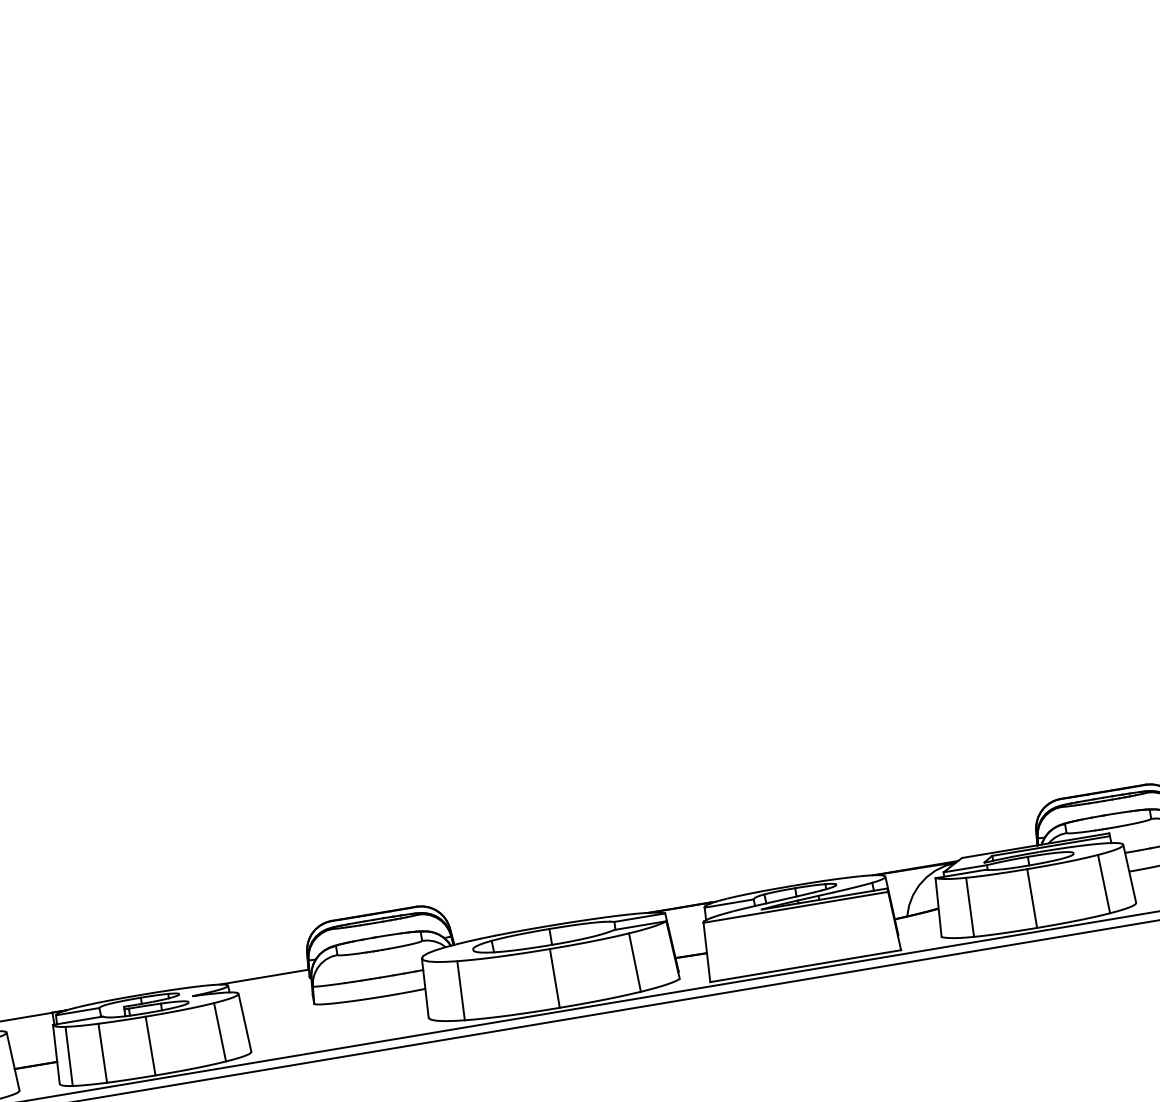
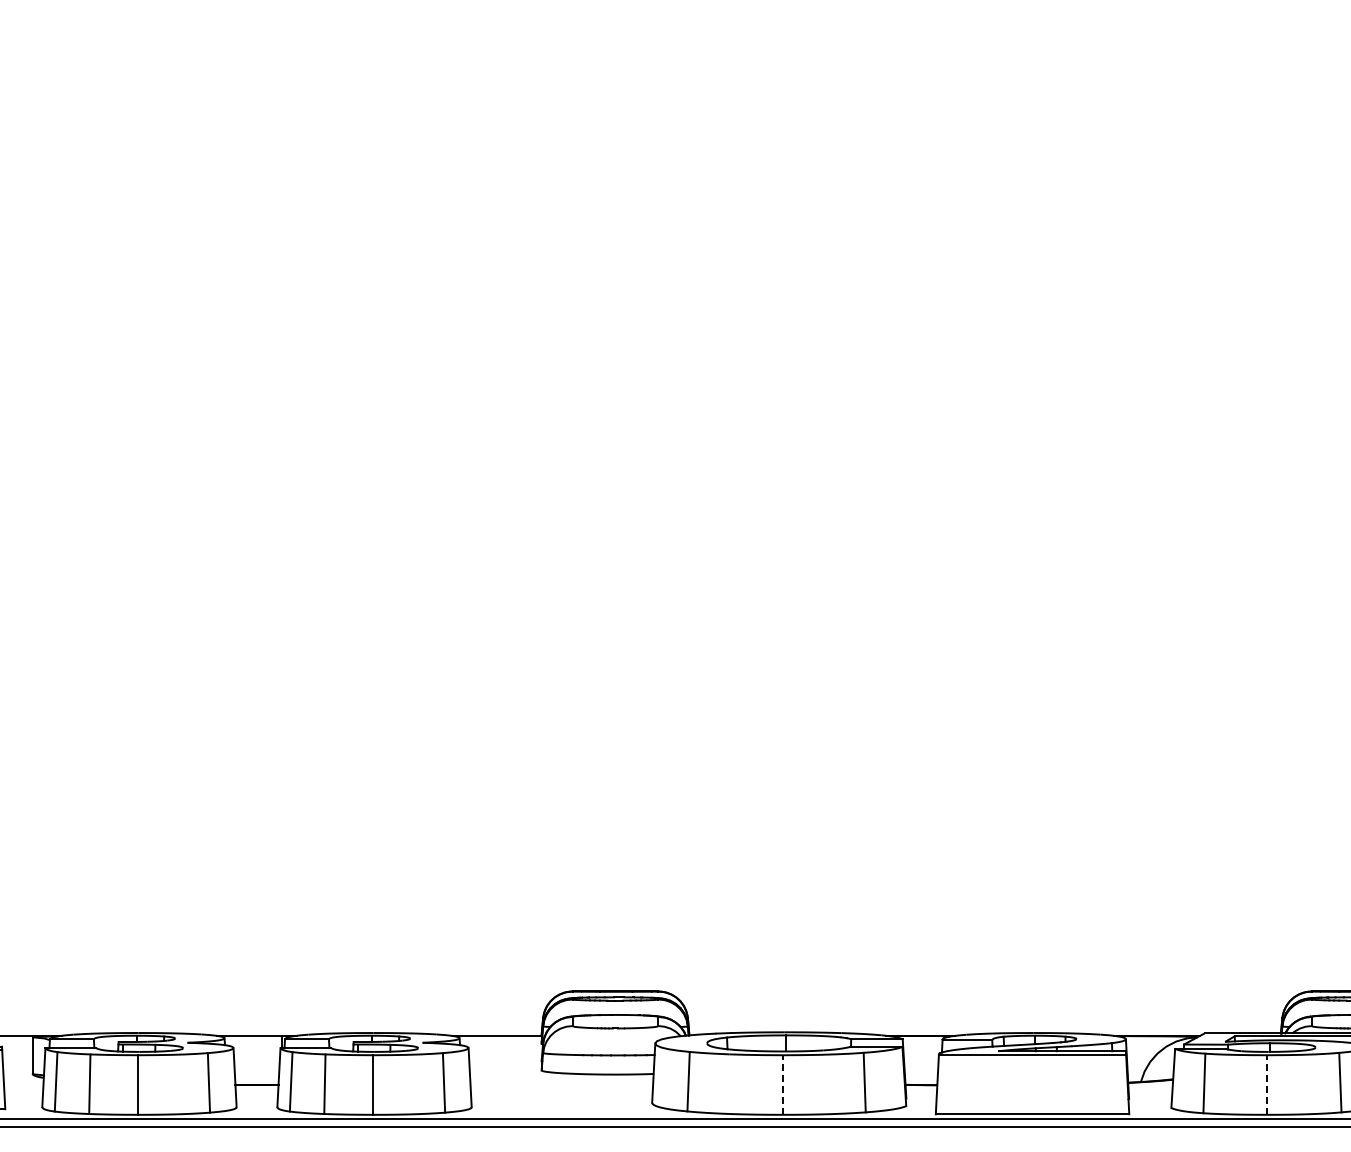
line: (1032, 898) -> (1267, 1085), solid -> dashed
line: (555, 978) -> (783, 1085), solid -> dashed

